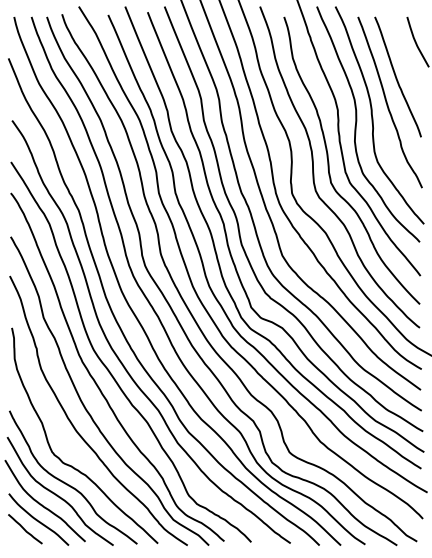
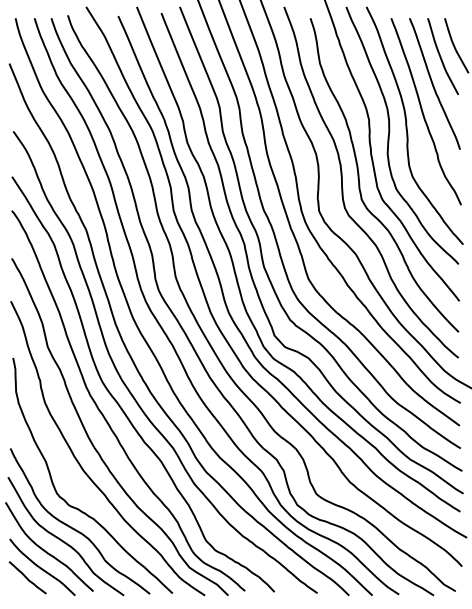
curve: (404, 51) -> (441, 56), added

